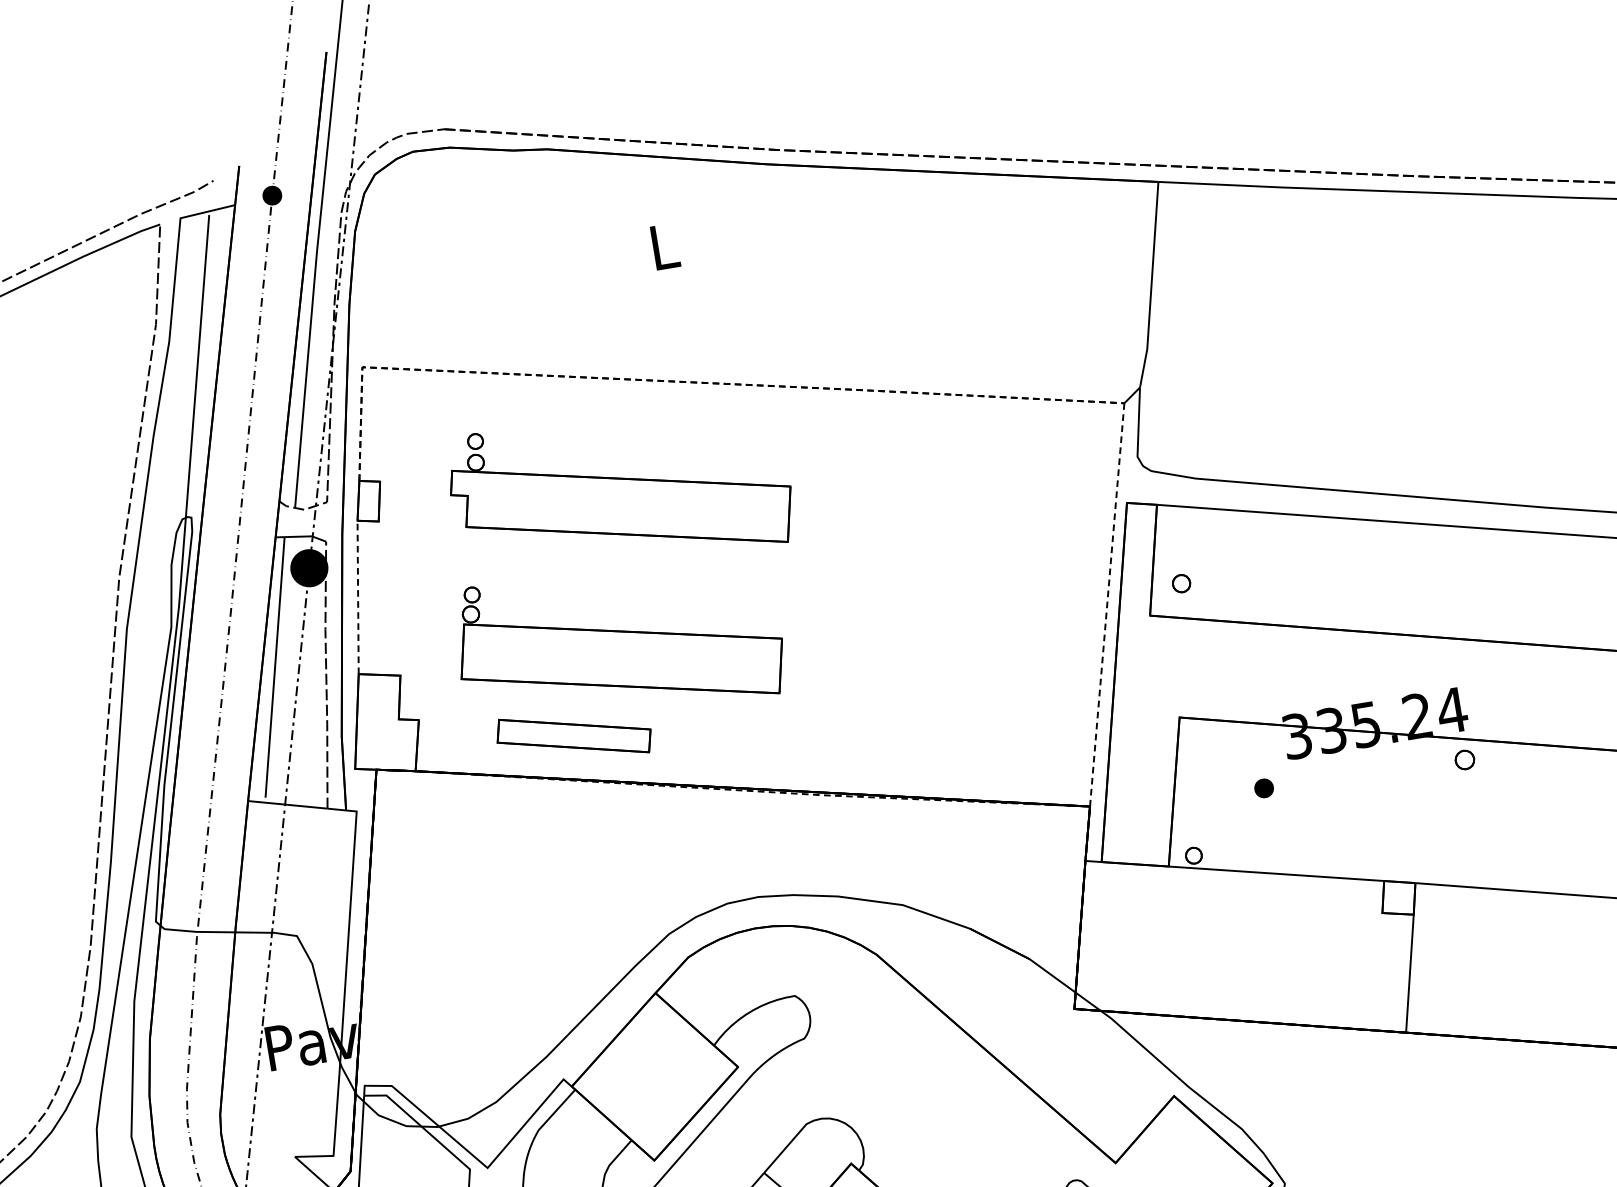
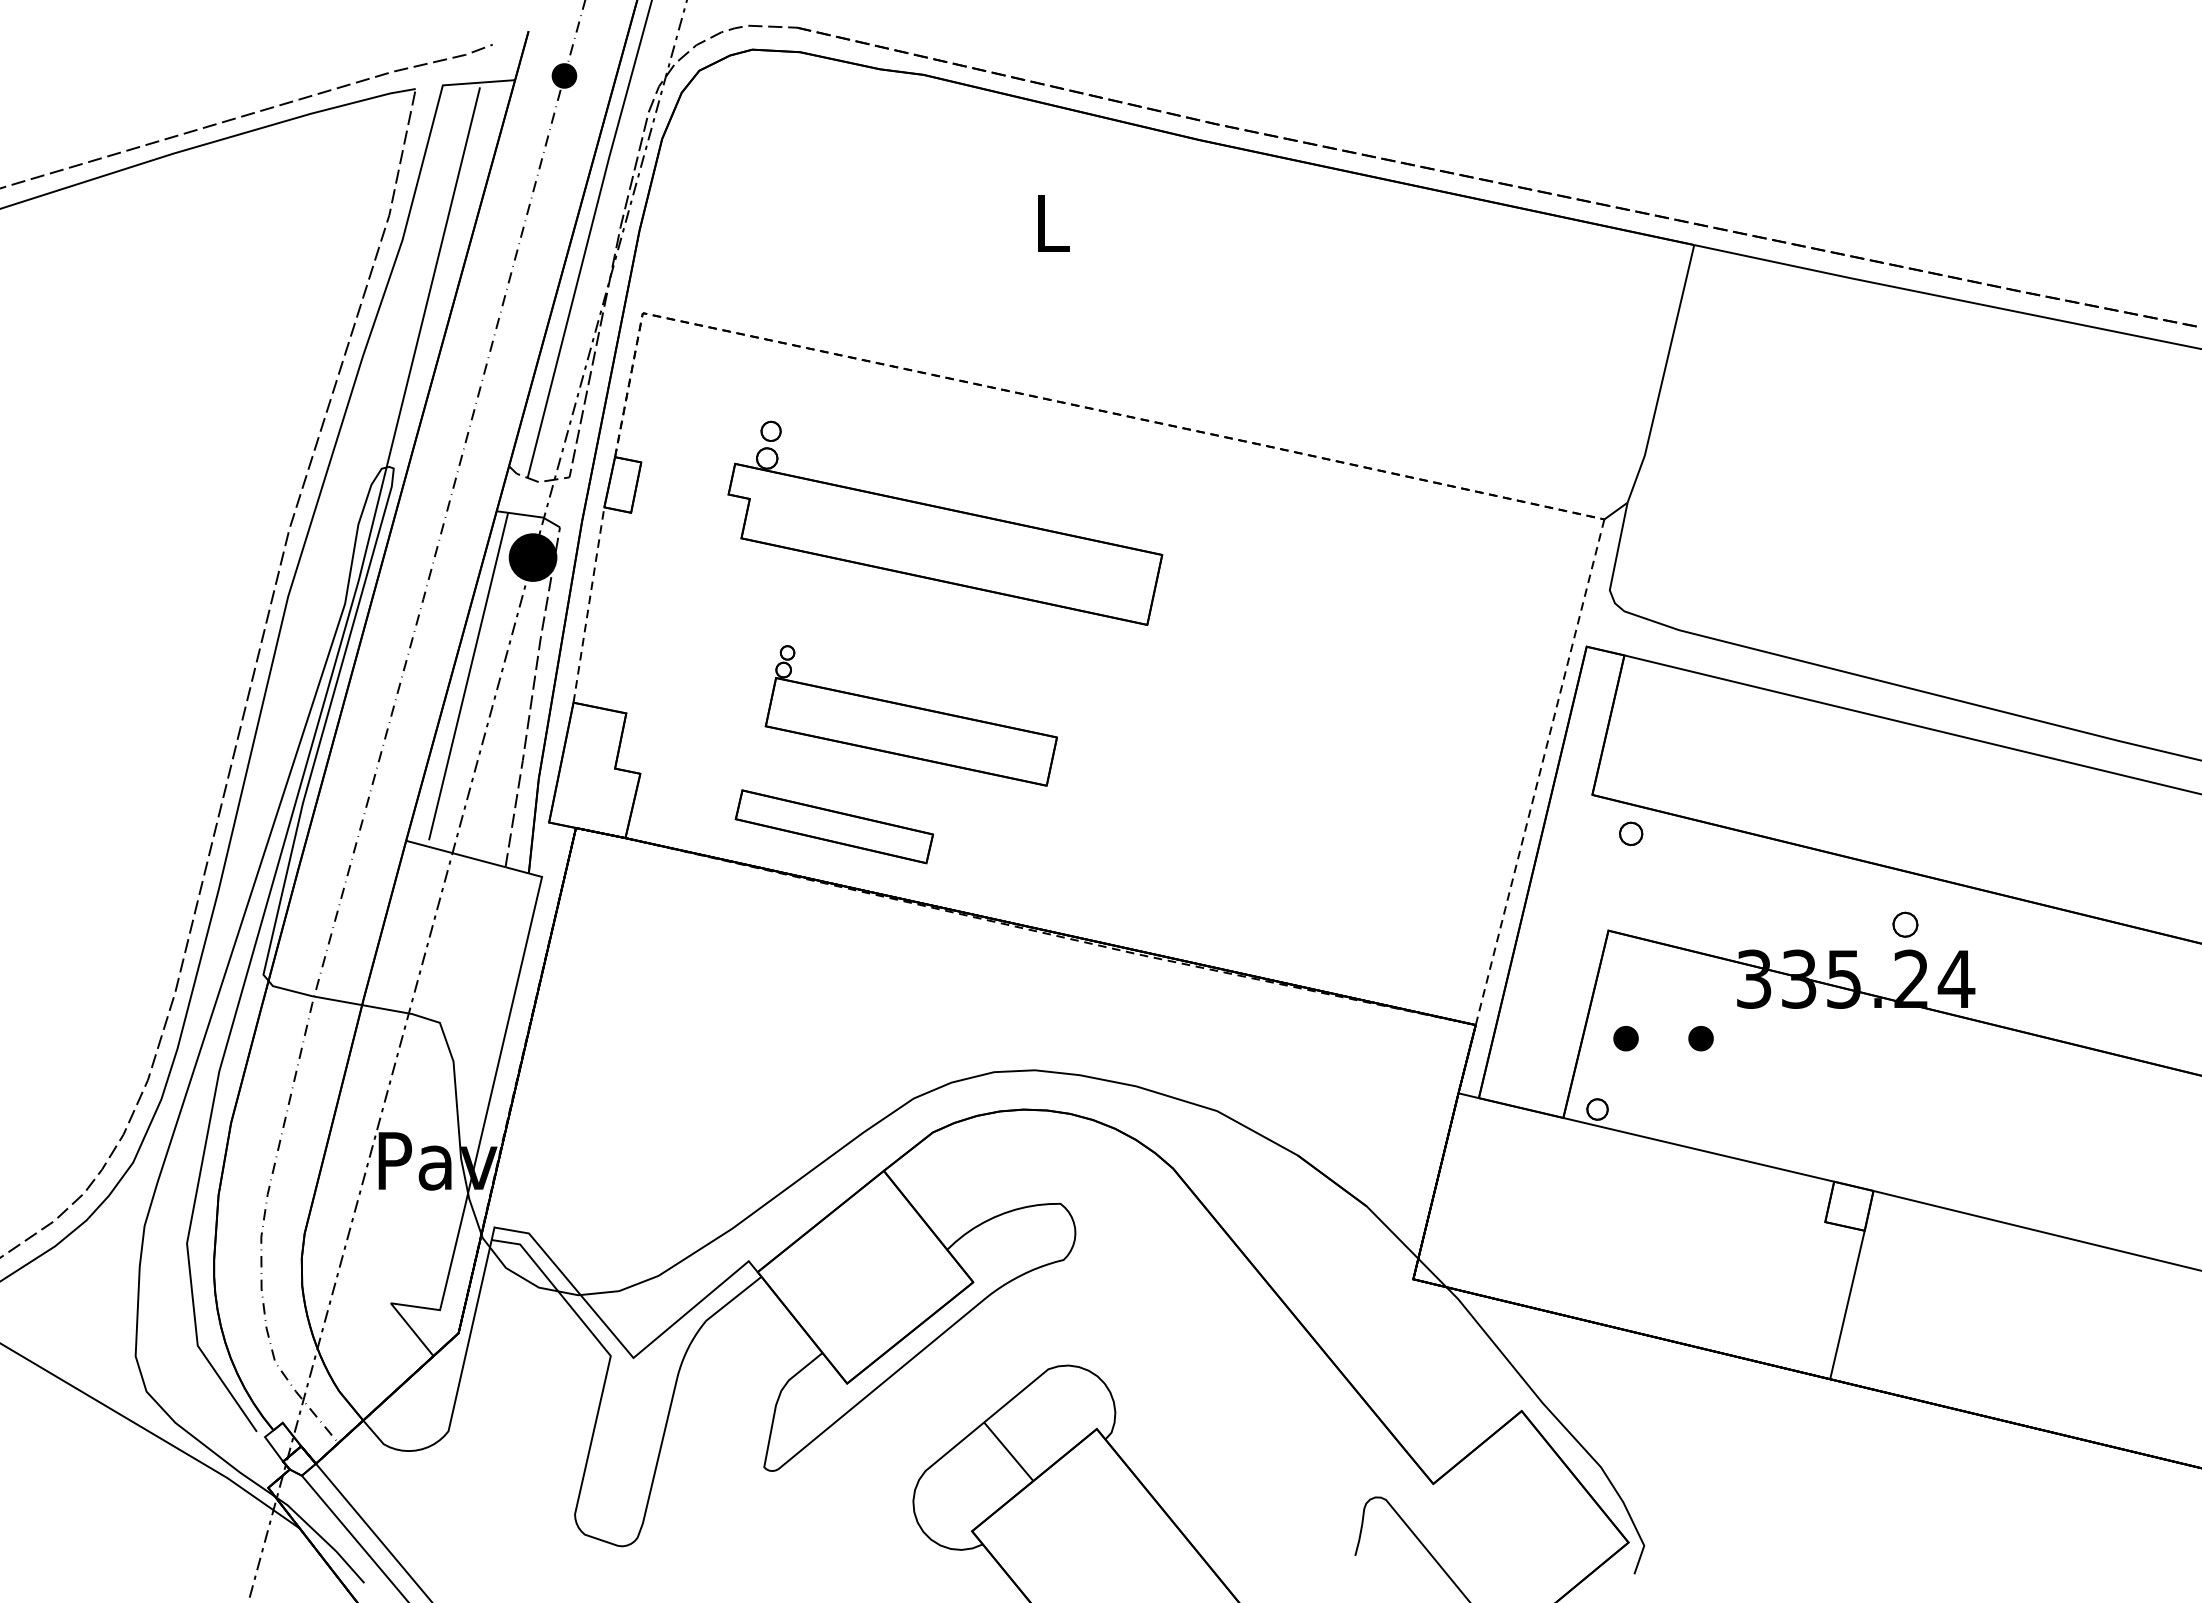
part: (1181, 583) -> (1631, 833), moved
part: (618, 641) -> (911, 715), size x0.7
part: (1464, 759) -> (1905, 924), moved
part: (1206, 797) -> (1625, 1038), added

